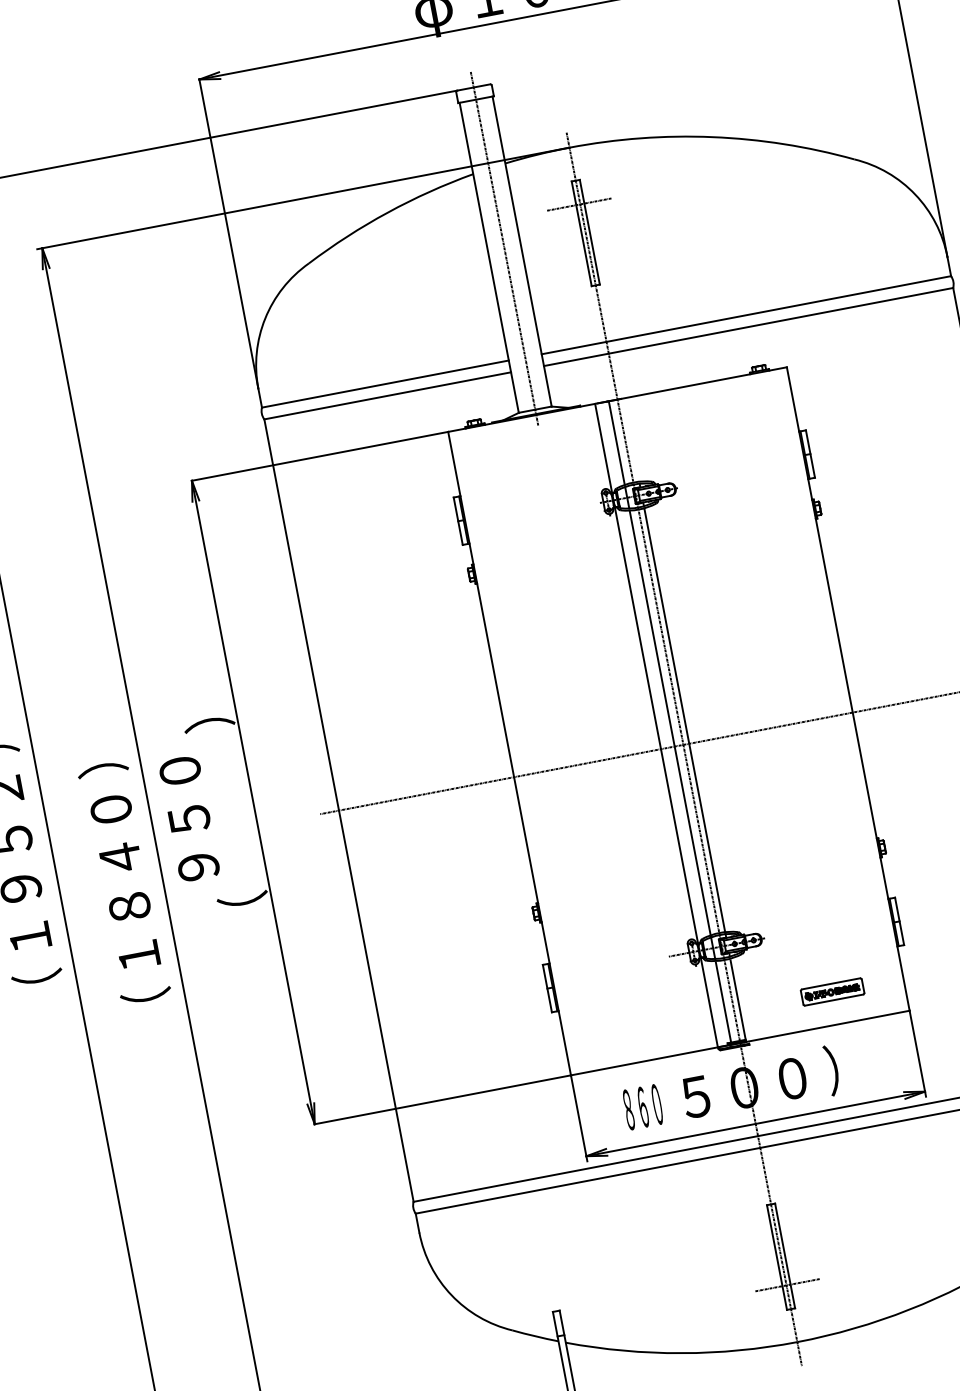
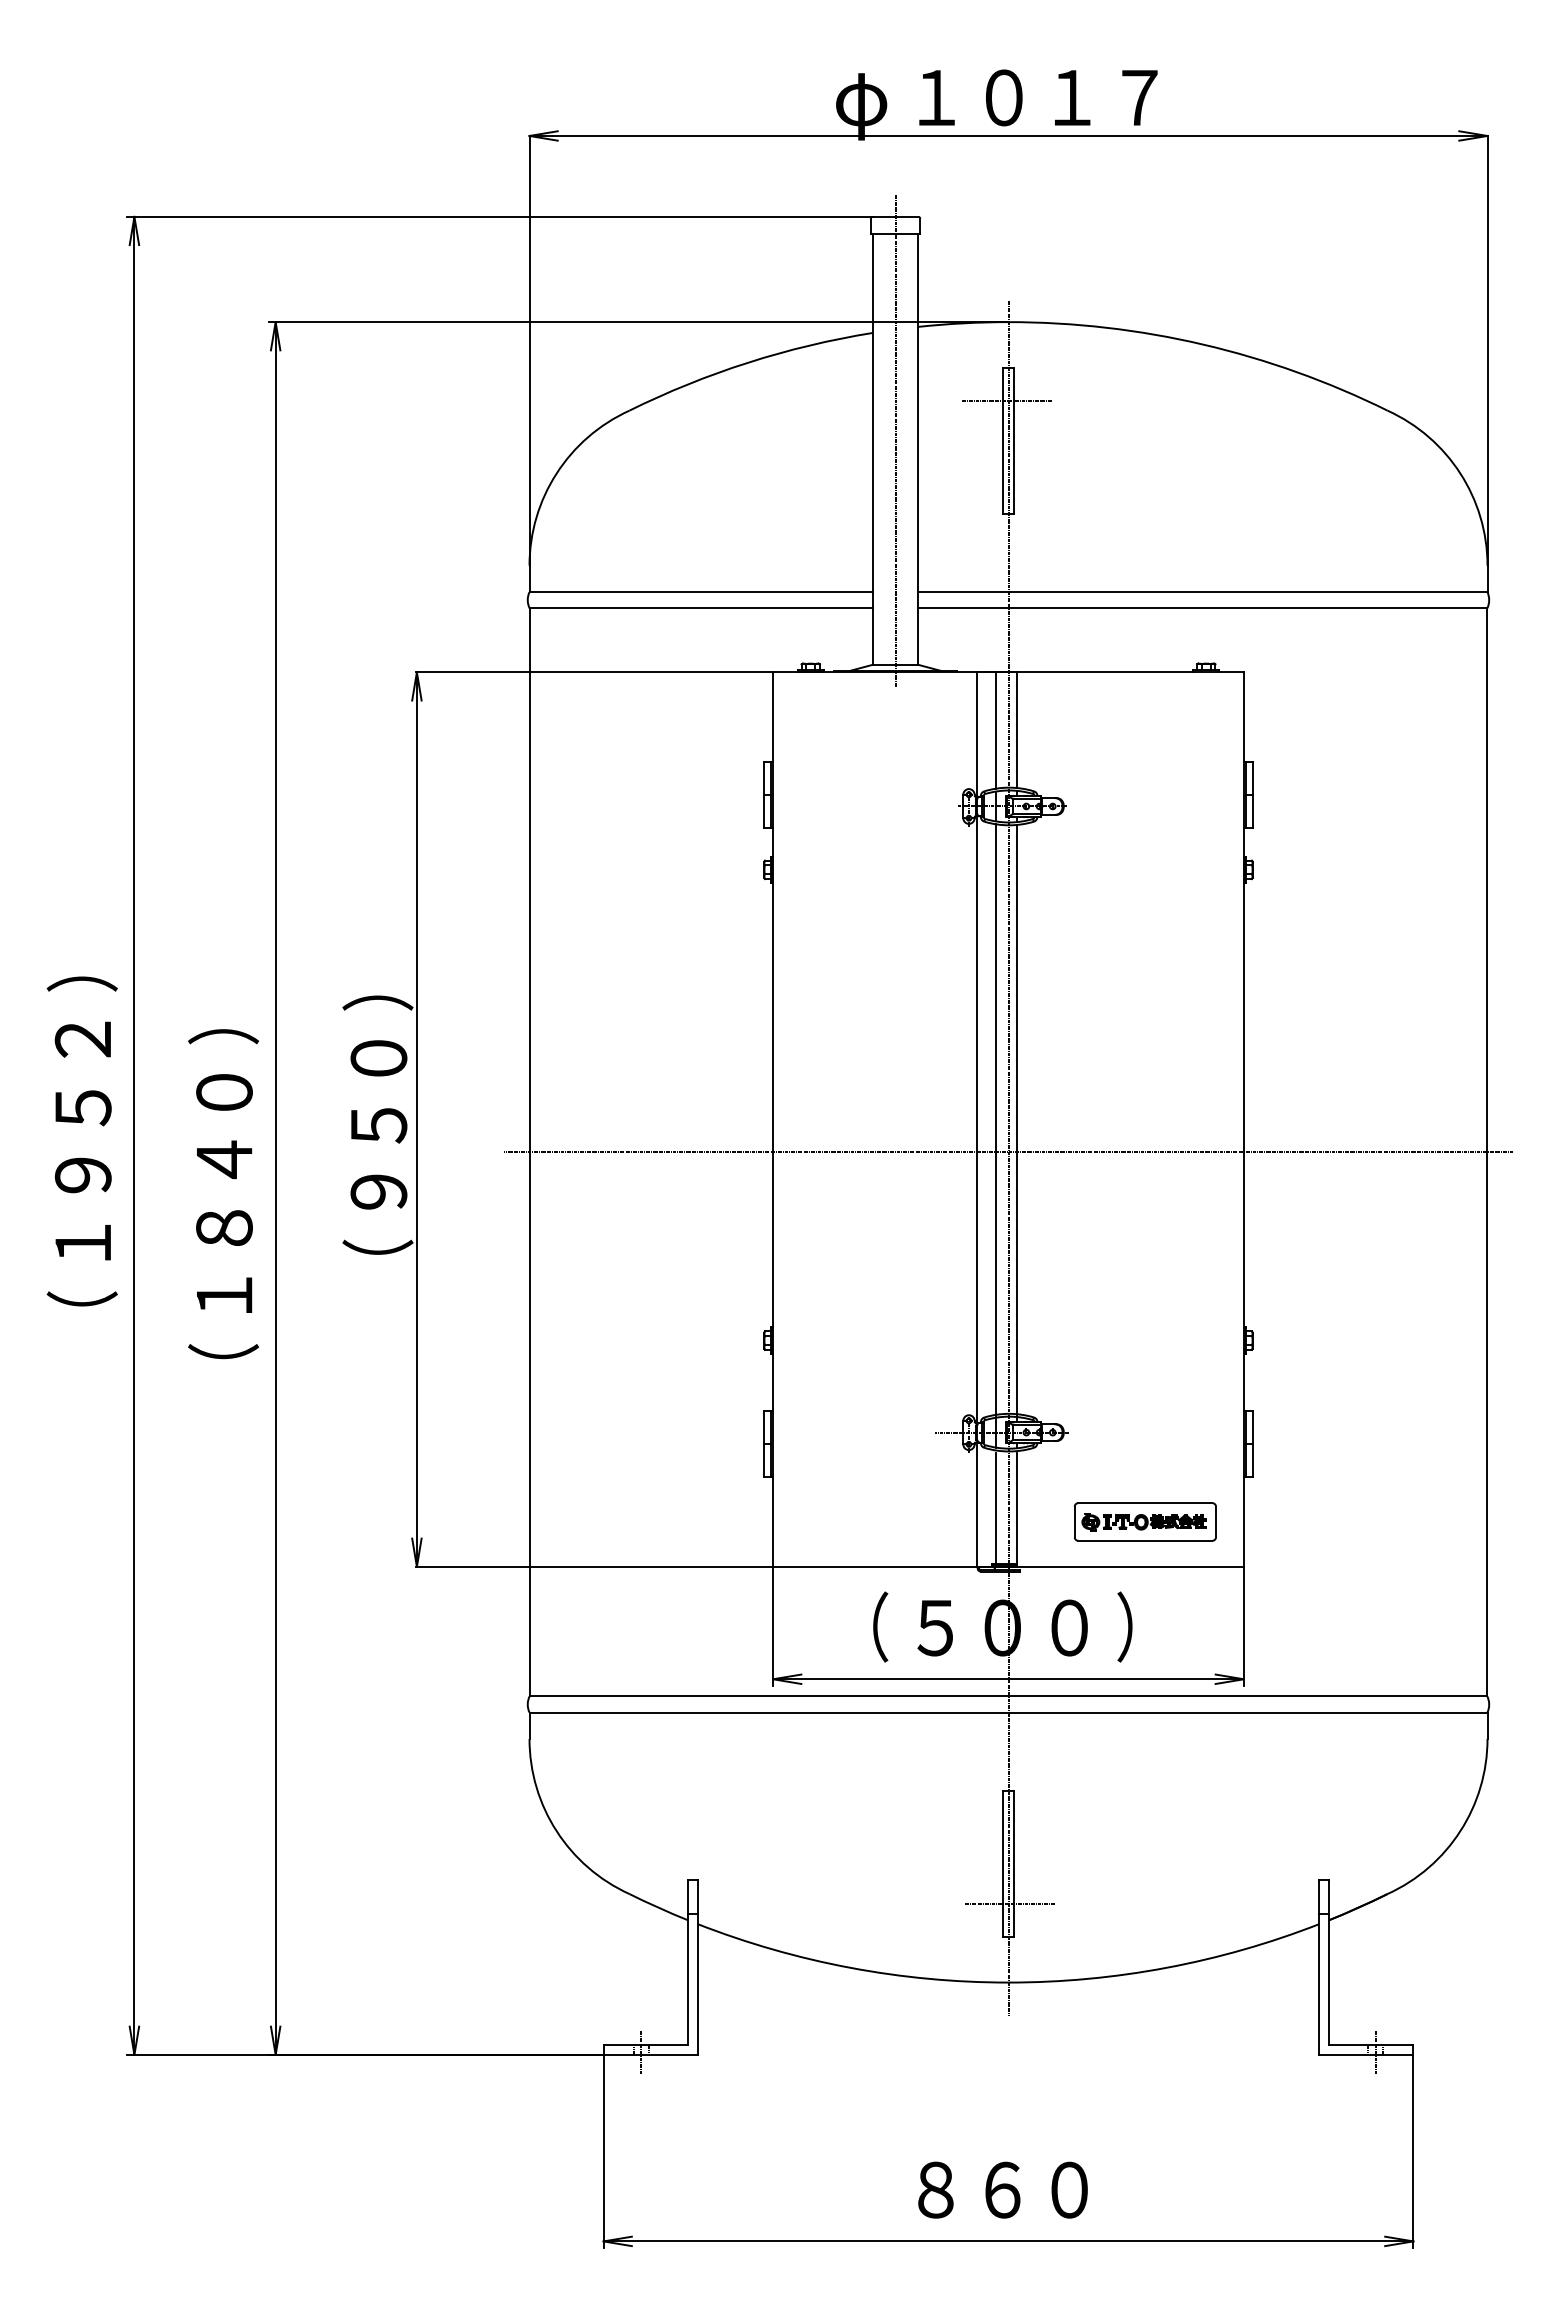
line: (631, 439) -> (1016, 729), added
text: (189, 818) -> (378, 1124), moved
part: (832, 991) -> (1145, 1521), size x1.67
text: (643, 1106) -> (862, 1626), ８６０ -> （

